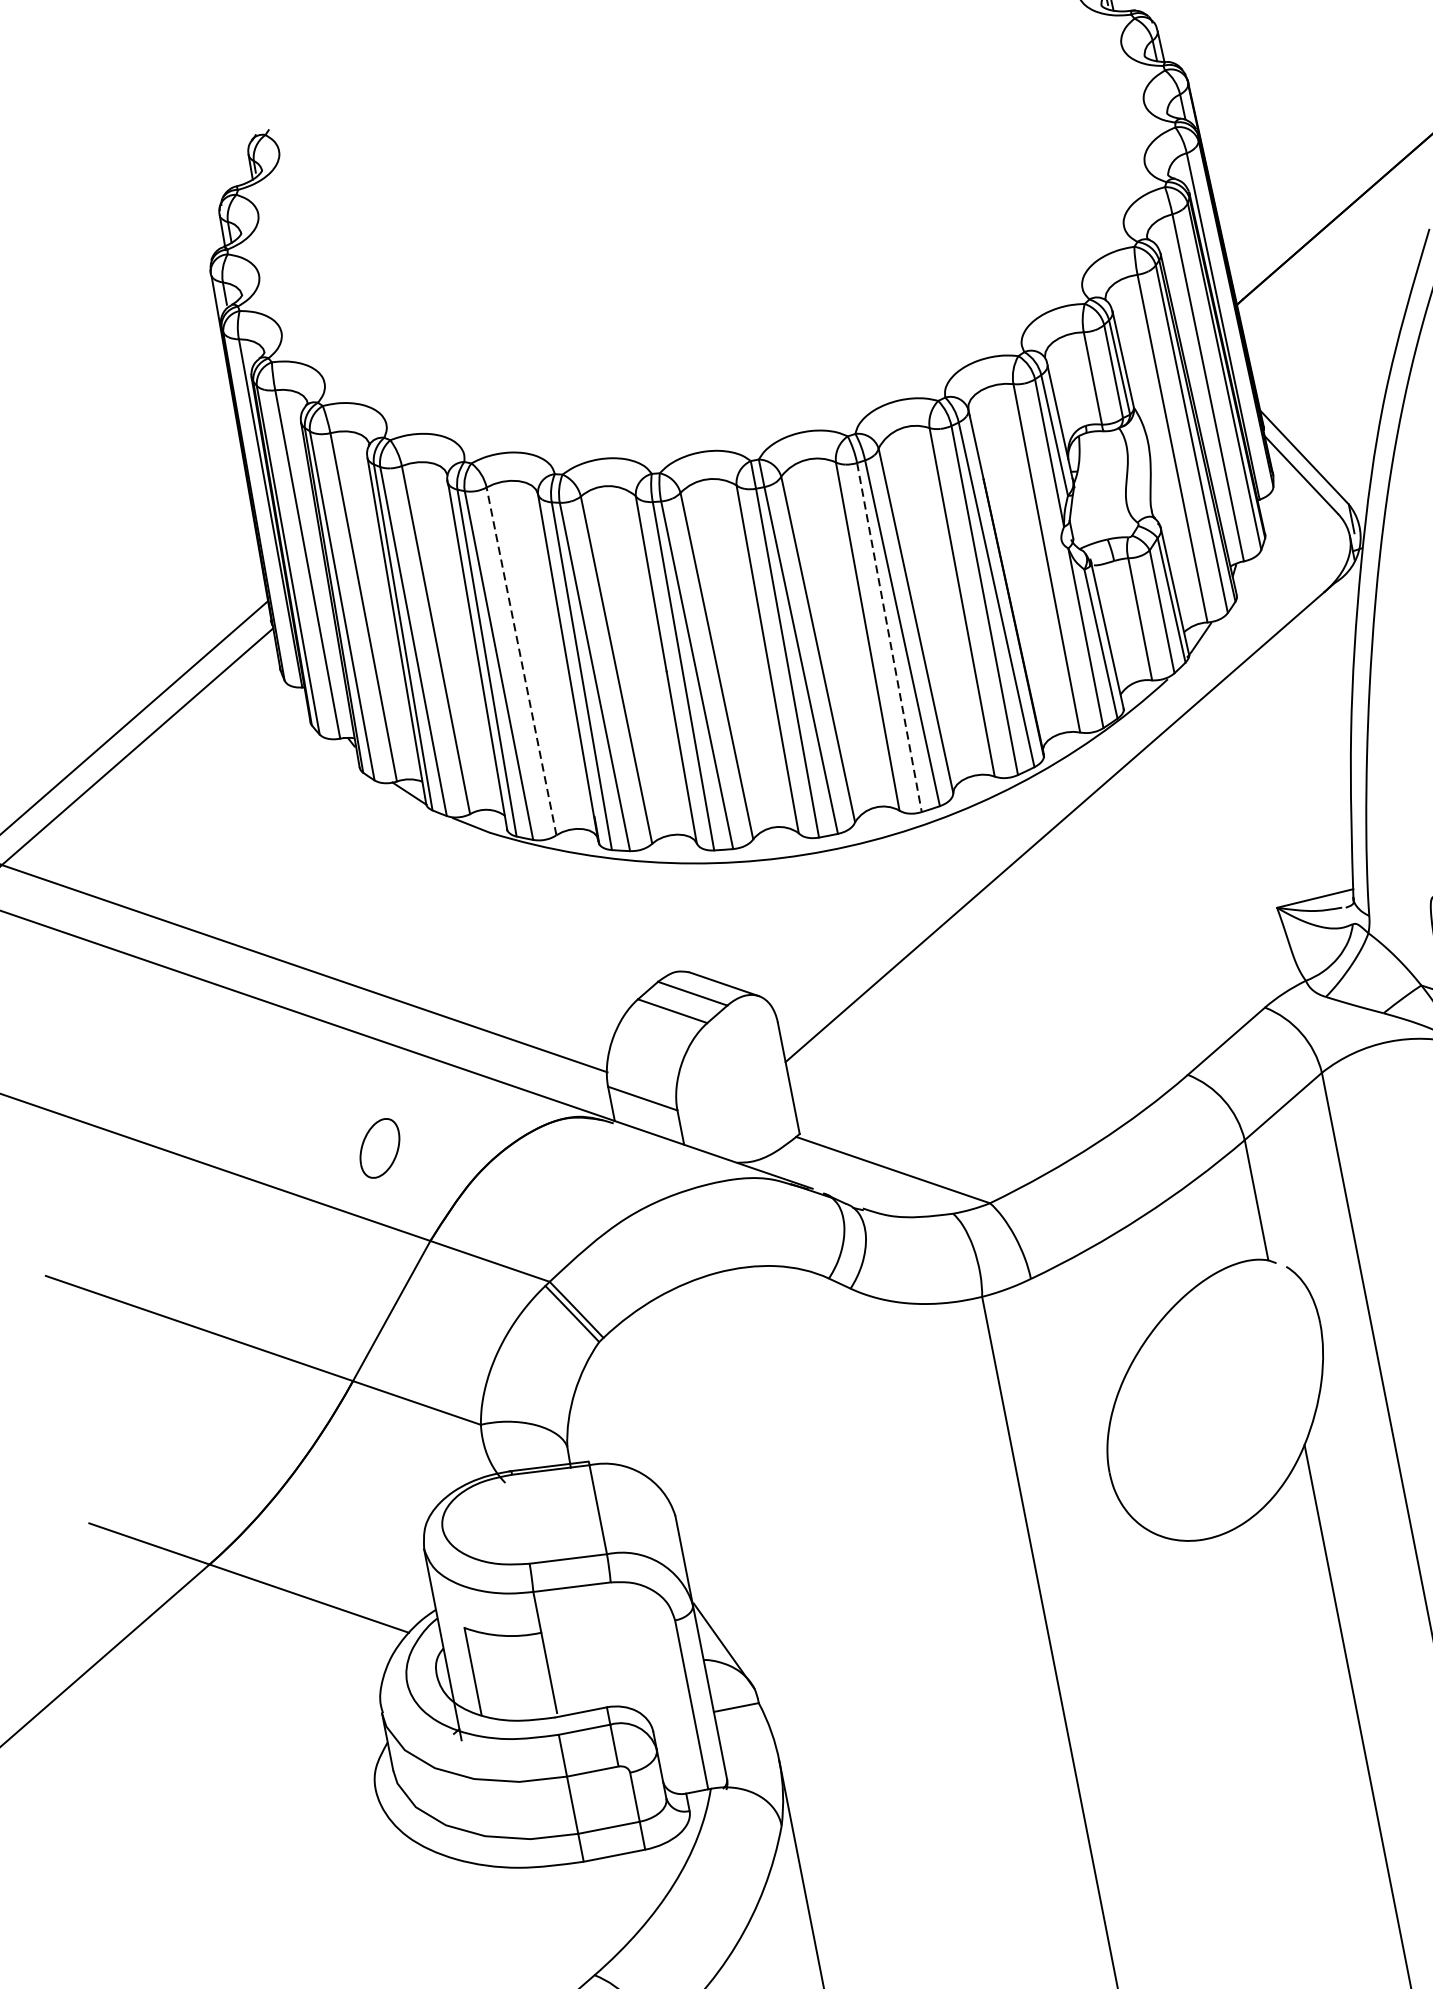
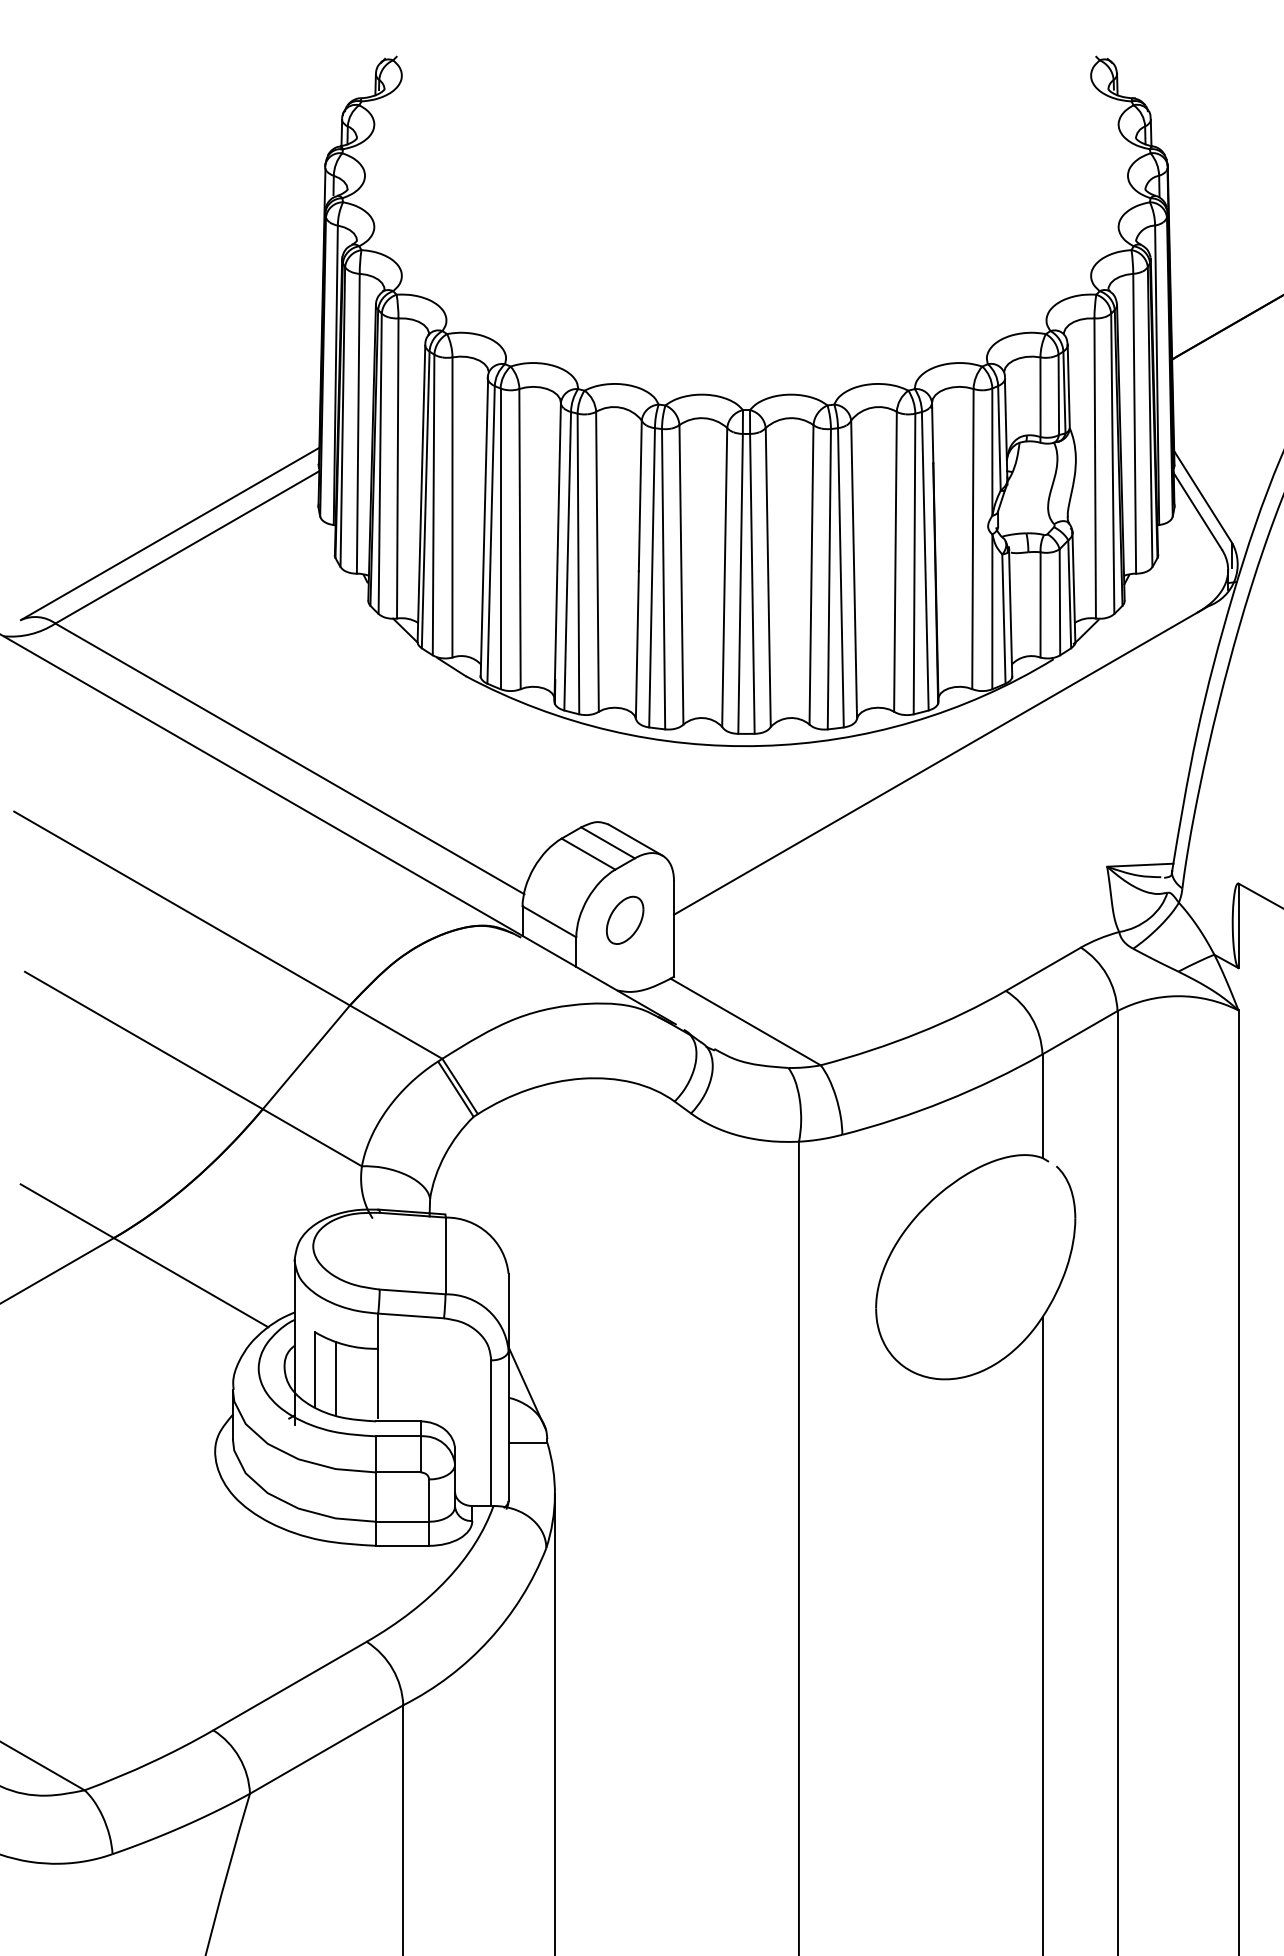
line: (889, 637) -> (829, 579), dashed -> solid
line: (521, 660) -> (520, 538), dashed -> solid
part: (380, 1147) -> (625, 919), moved
line: (498, 1676) -> (335, 1378), added

